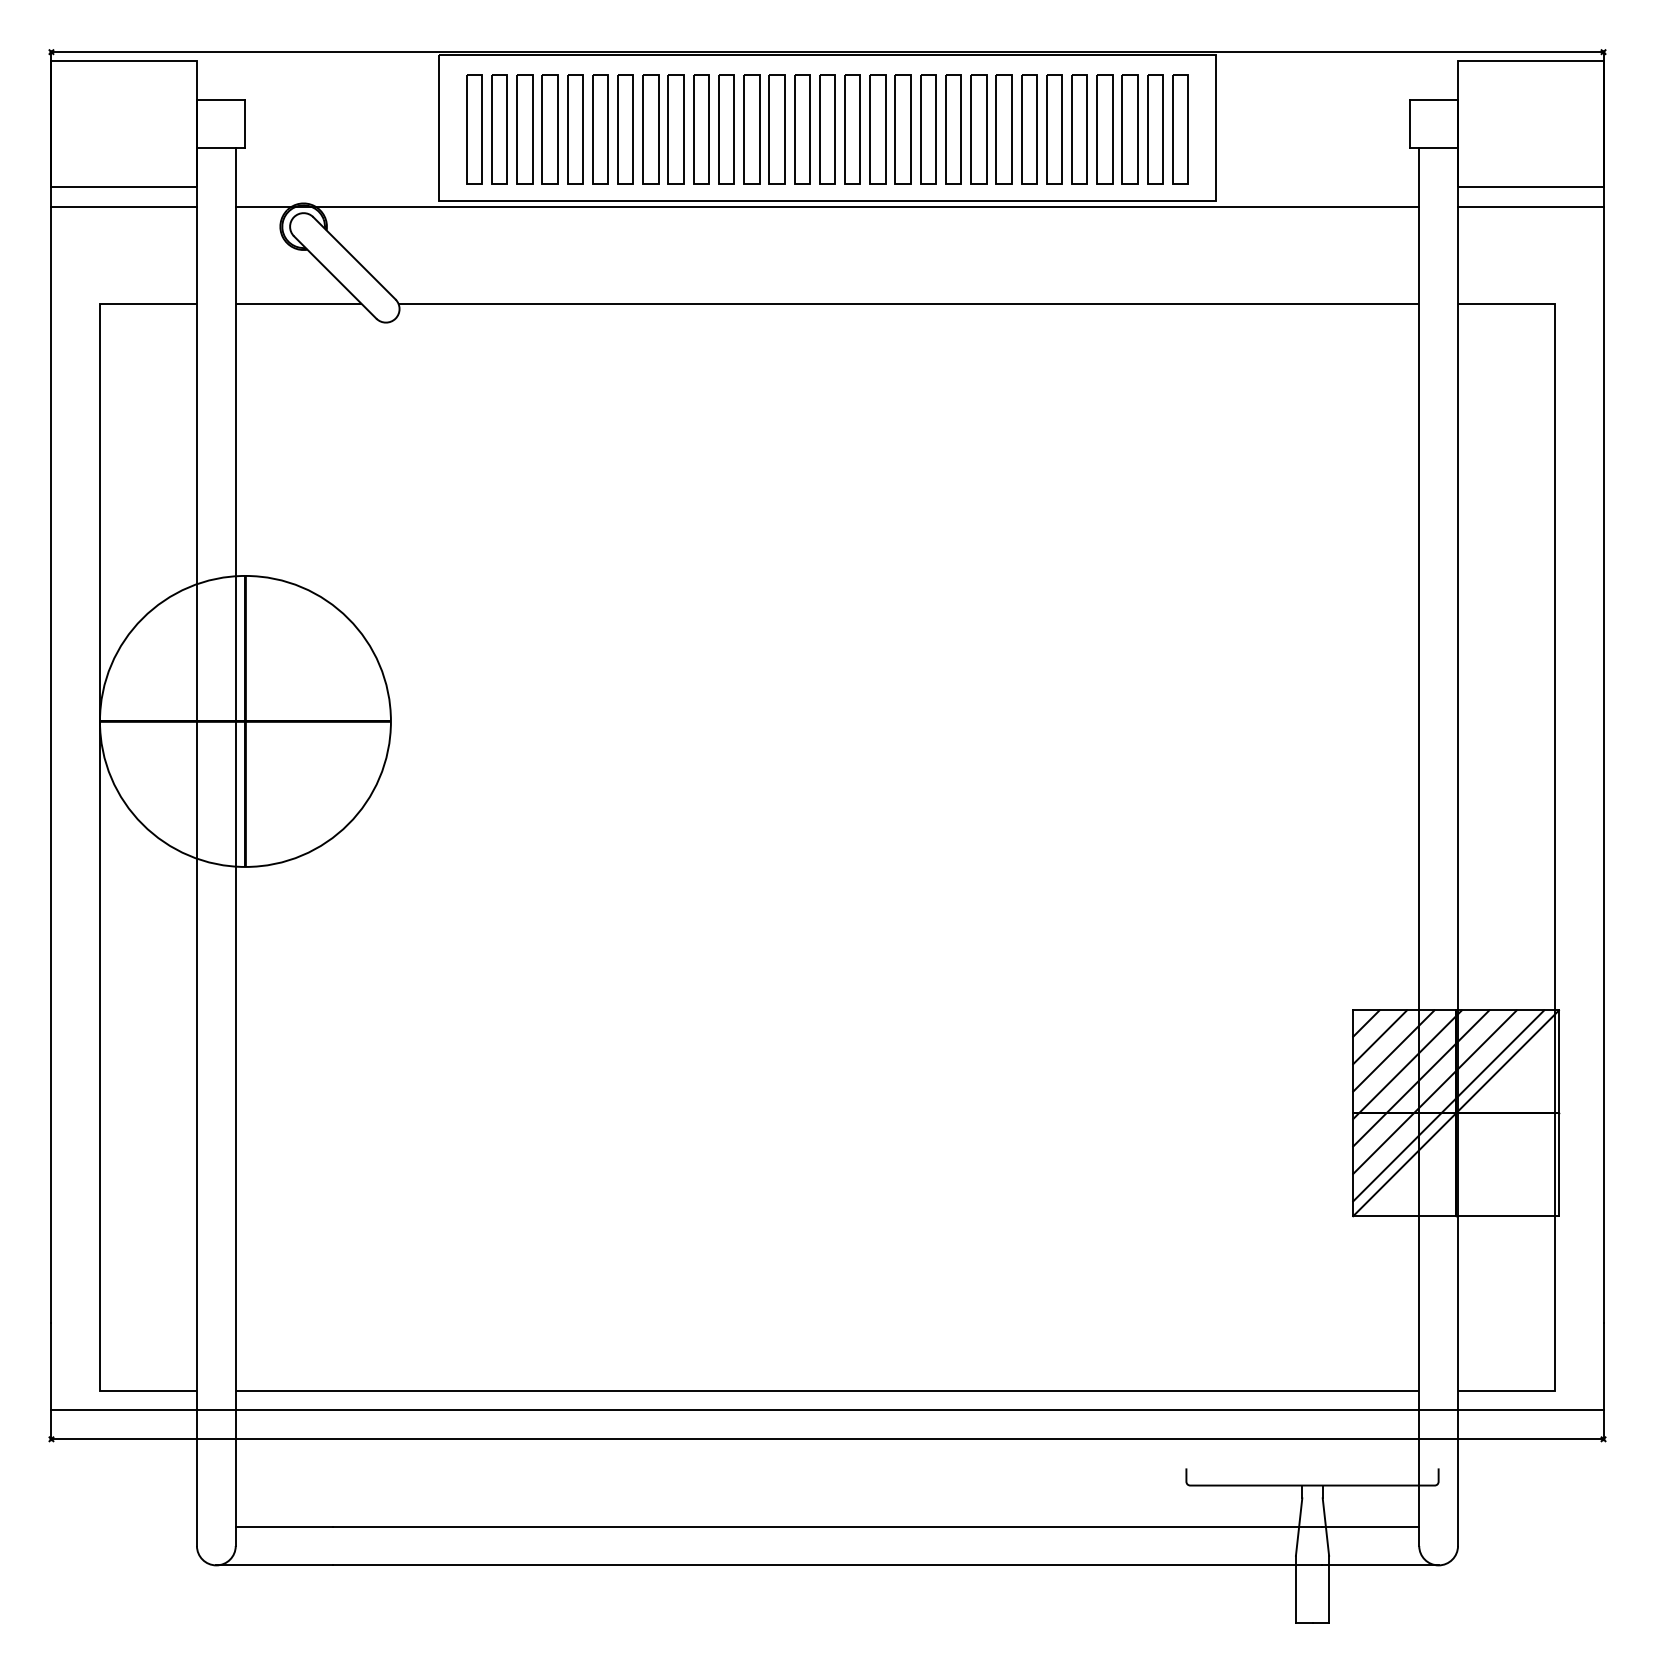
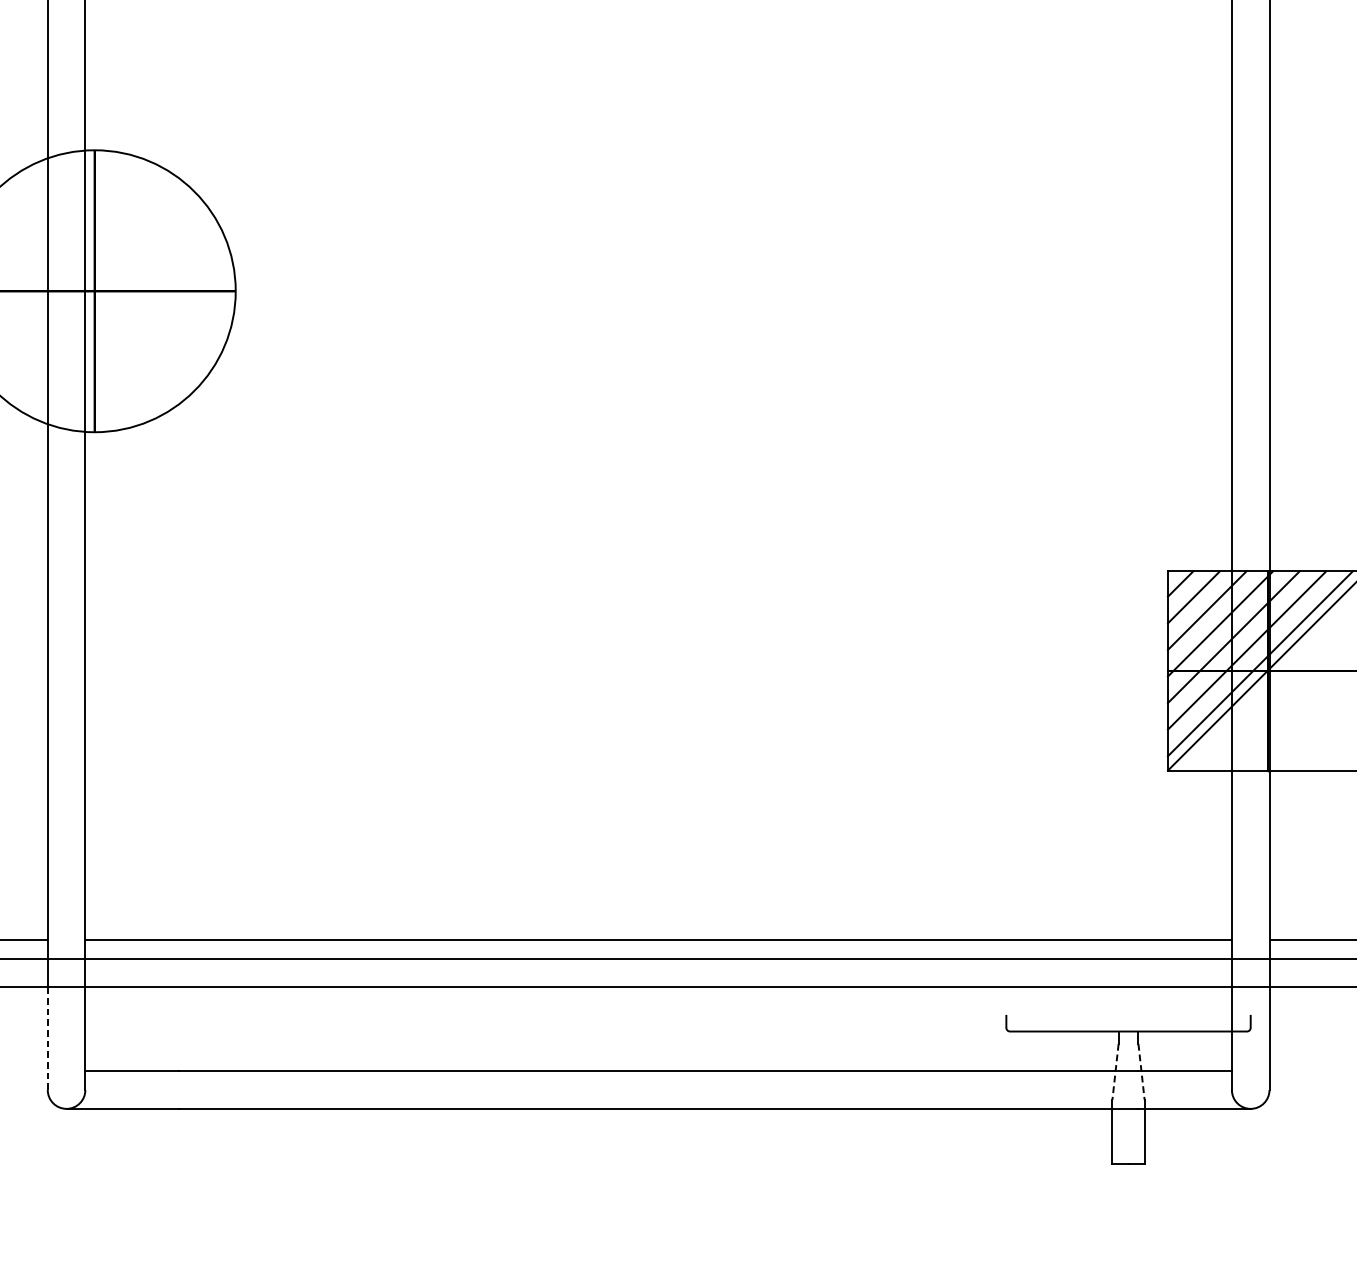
line: (196, 1492) -> (47, 1038), solid -> dashed
line: (1299, 1527) -> (1115, 1072), solid -> dashed
line: (1325, 1527) -> (1141, 1072), solid -> dashed

